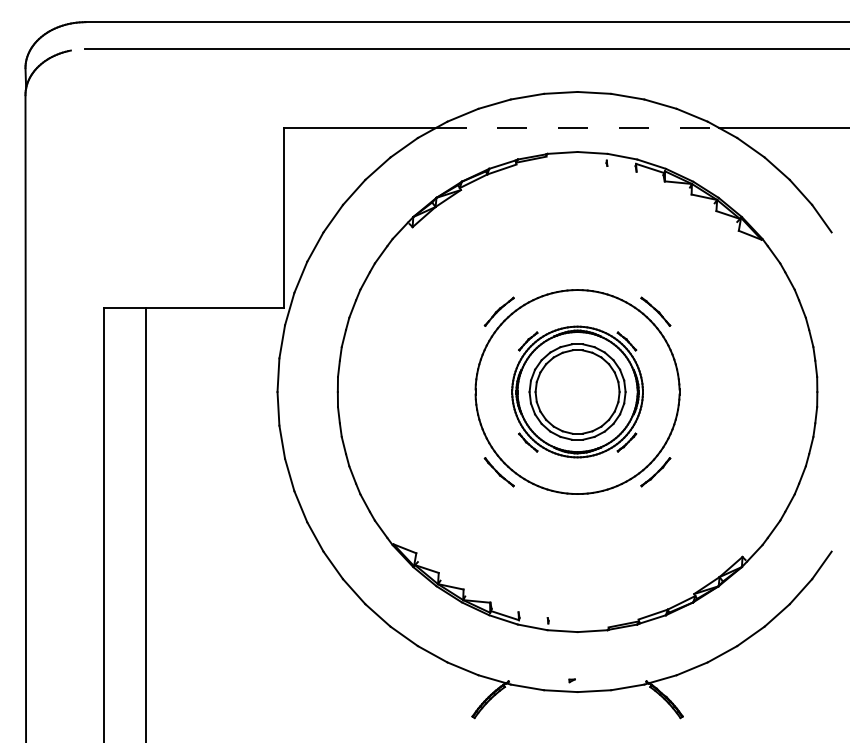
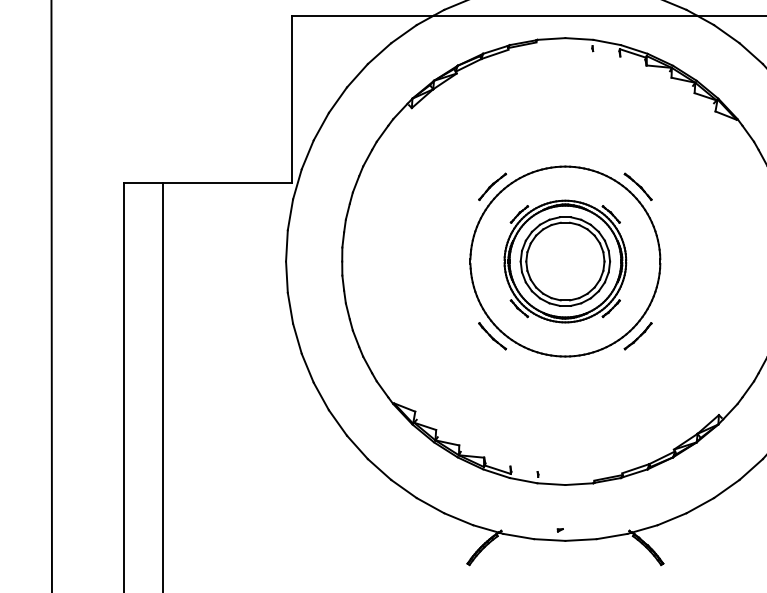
line: (577, 127) -> (565, 15), dashed -> solid

